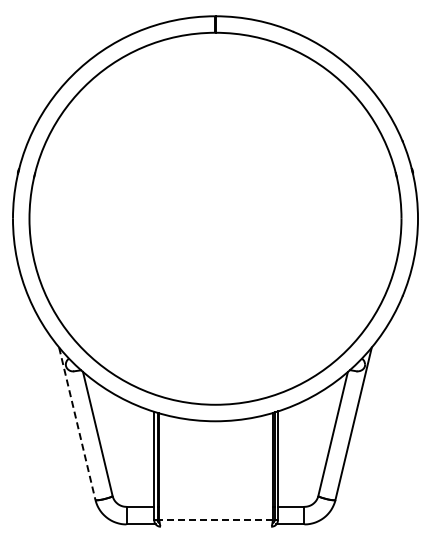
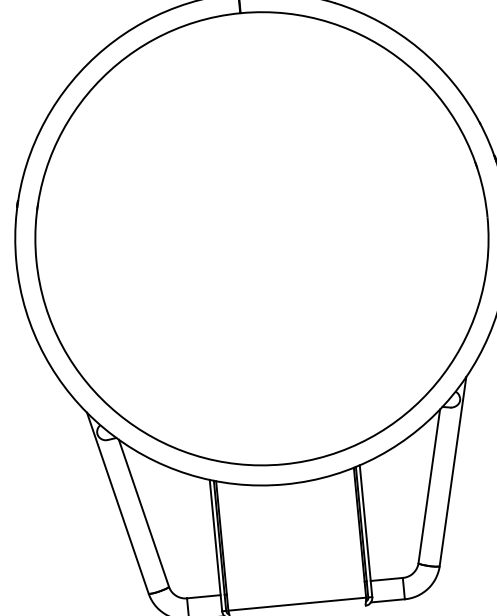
line: (77, 424) -> (118, 504), dashed -> solid
line: (216, 520) -> (297, 604), dashed -> solid

